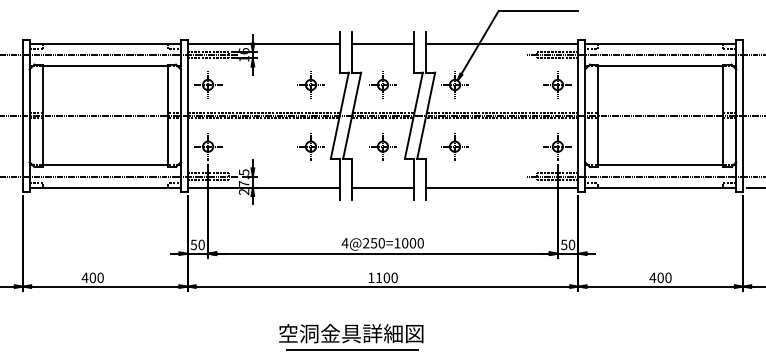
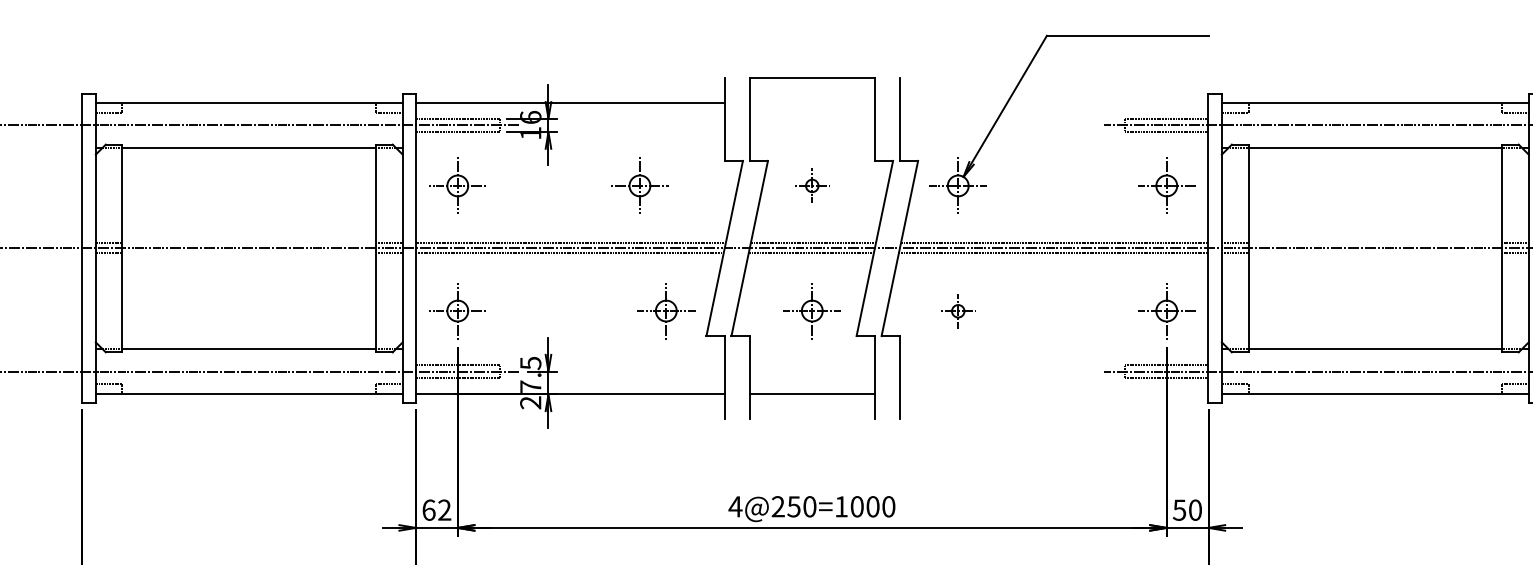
line: (382, 43) -> (811, 77), moved
line: (502, 43) -> (1054, 101), removed
part: (310, 84) -> (638, 184), moved
part: (382, 84) -> (811, 184), size x0.6
part: (454, 146) -> (957, 310), size x0.6
line: (502, 187) -> (1054, 393), removed
text: (197, 244) -> (436, 509), 50 -> 62

